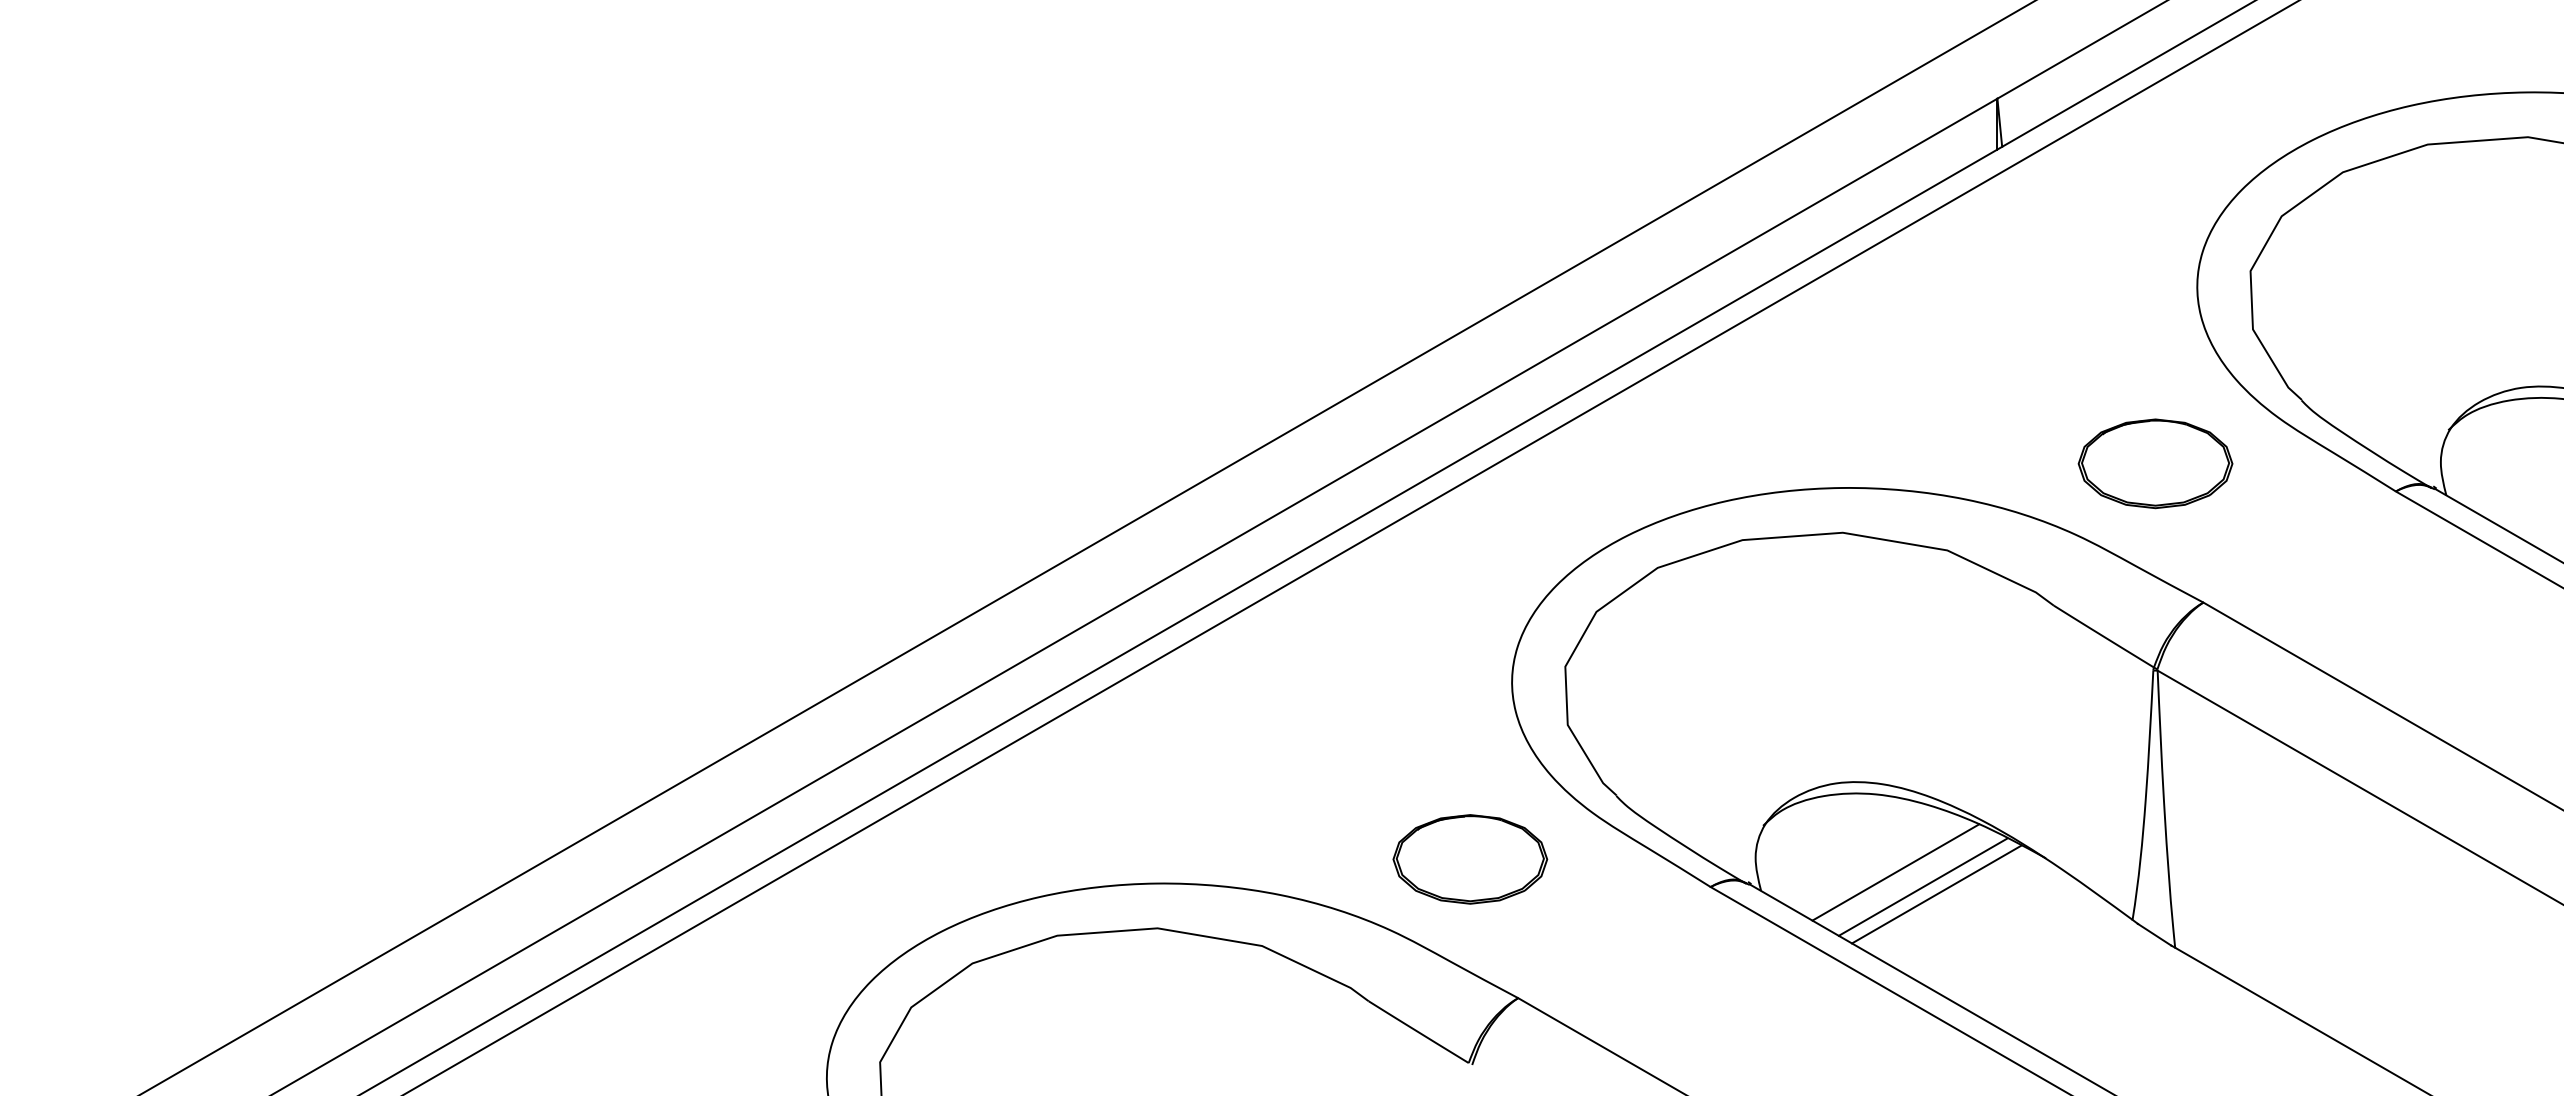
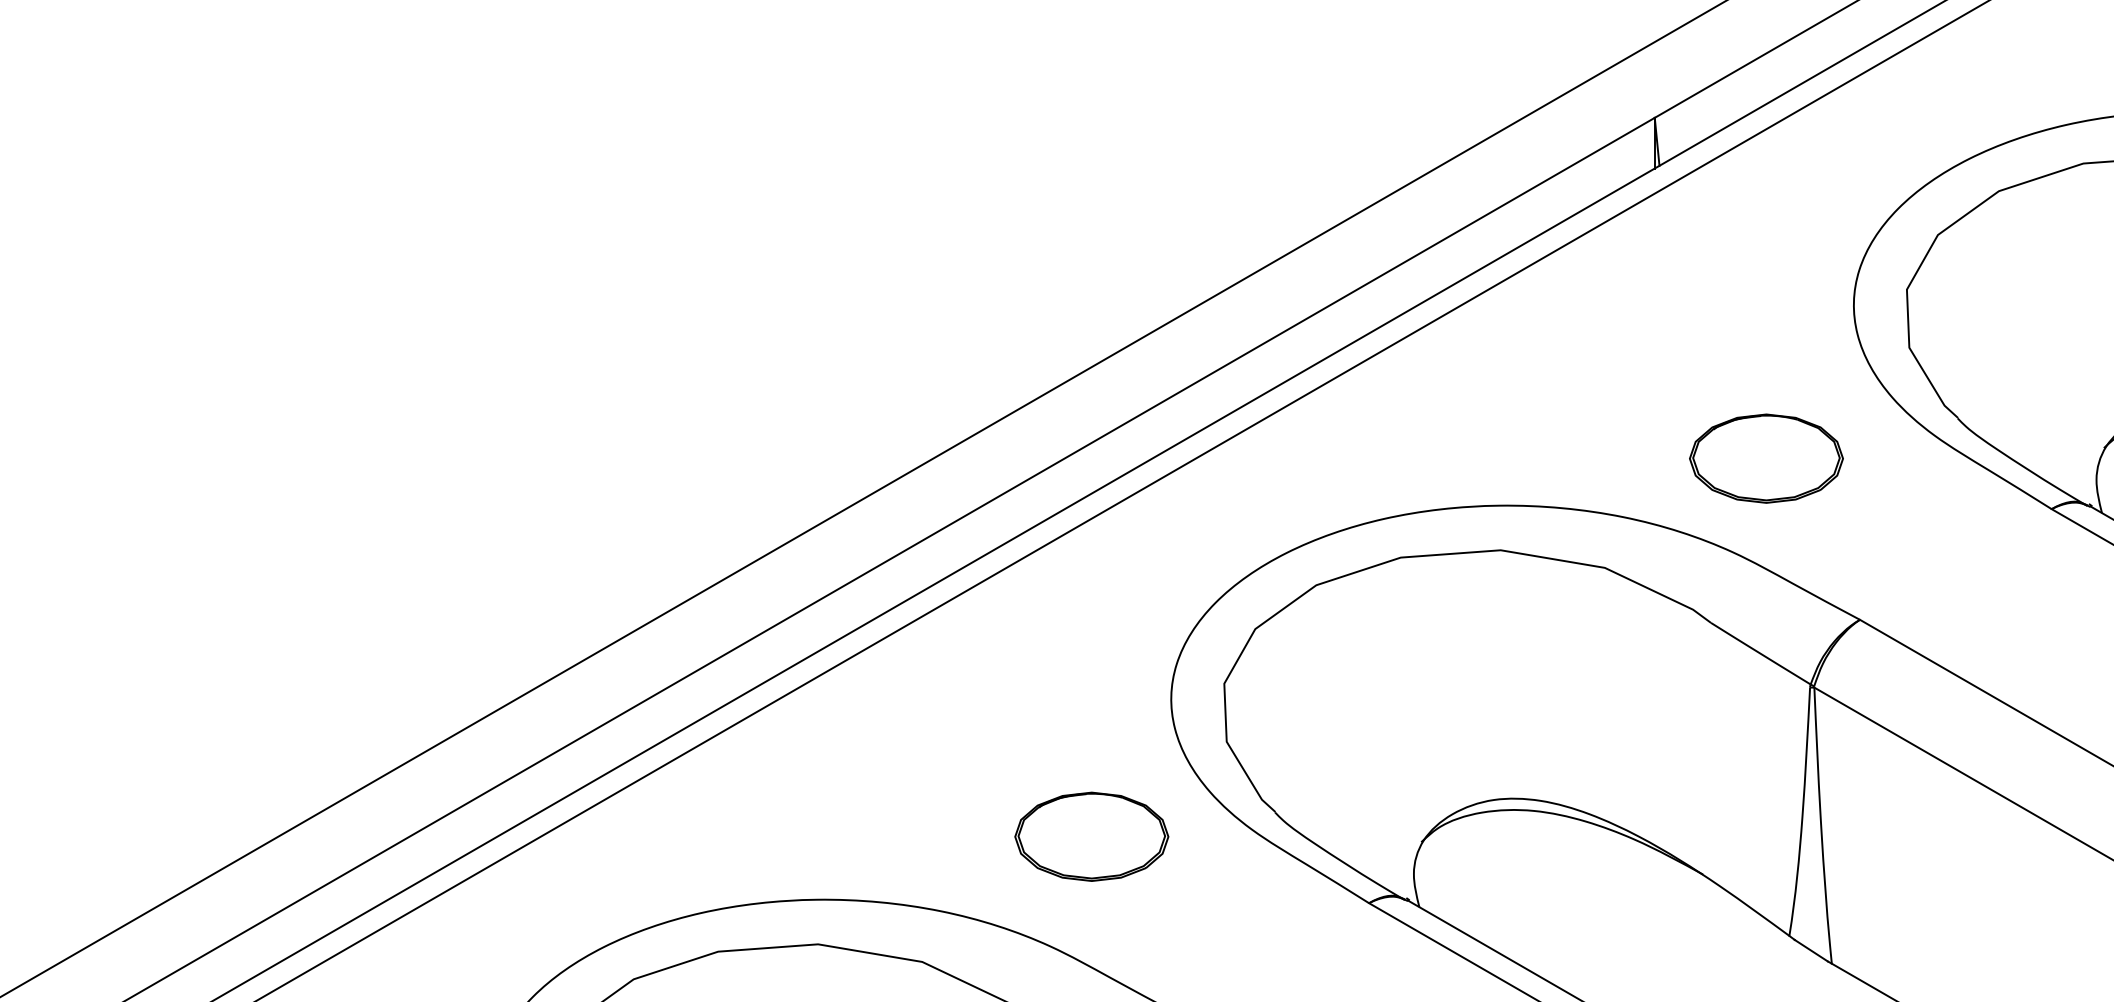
part: (2155, 463) -> (1766, 458), moved
part: (1470, 859) -> (1091, 836), moved
line: (1895, 872) -> (1553, 888), removed
line: (1922, 886) -> (1580, 902), removed
line: (1936, 894) -> (1594, 910), removed

